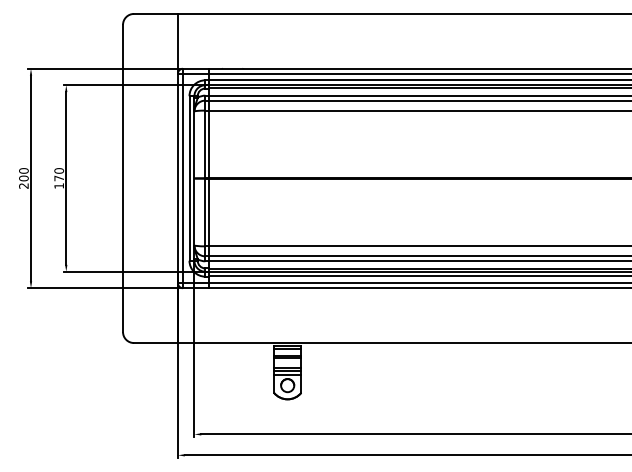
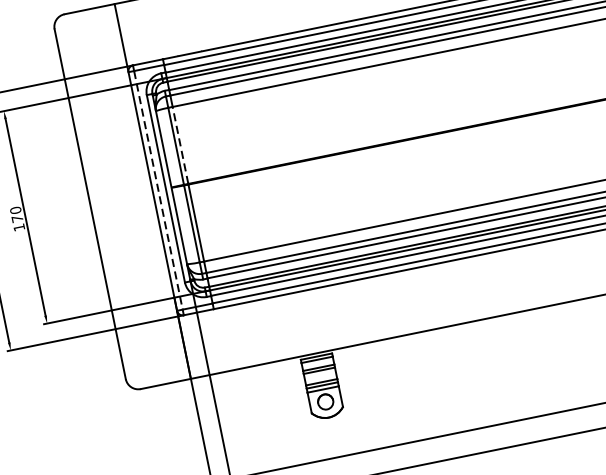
line: (209, 144) -> (180, 145), solid -> dashed
line: (182, 178) -> (157, 190), solid -> dashed

